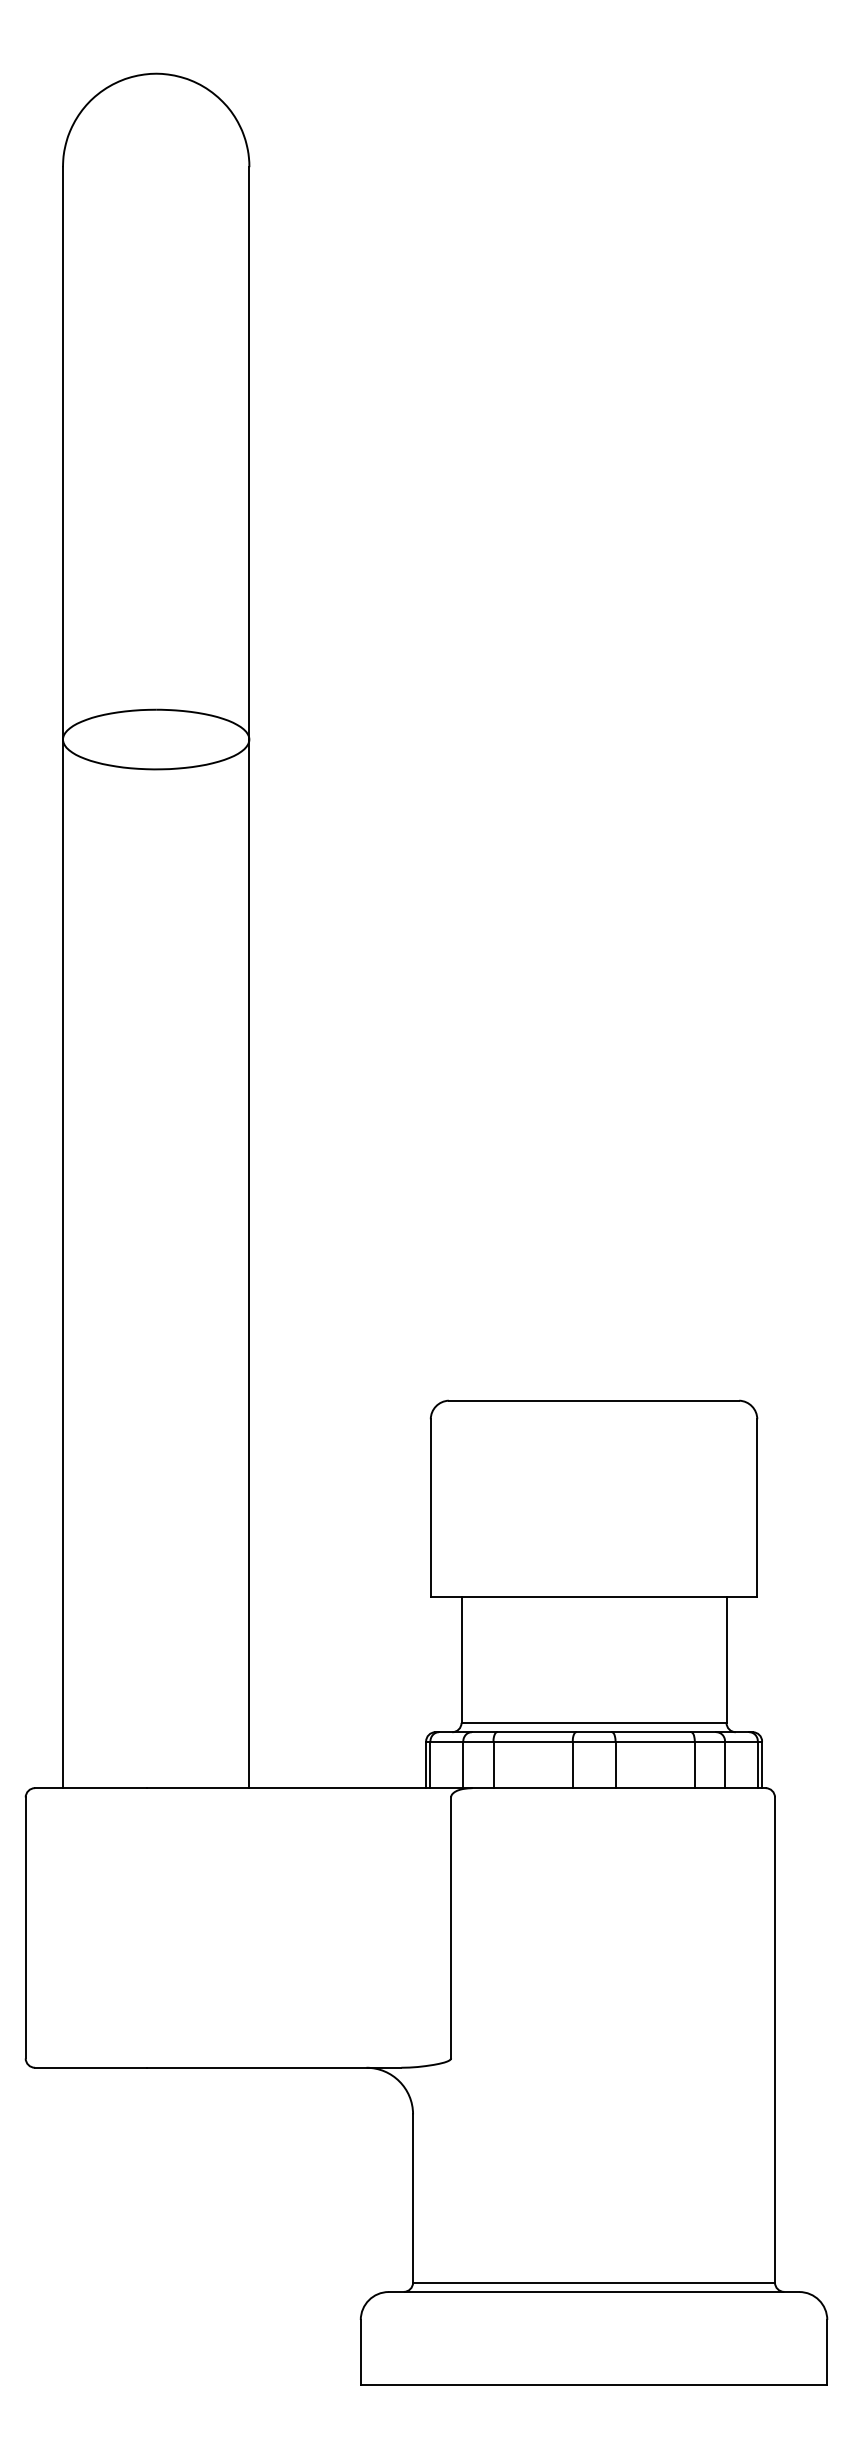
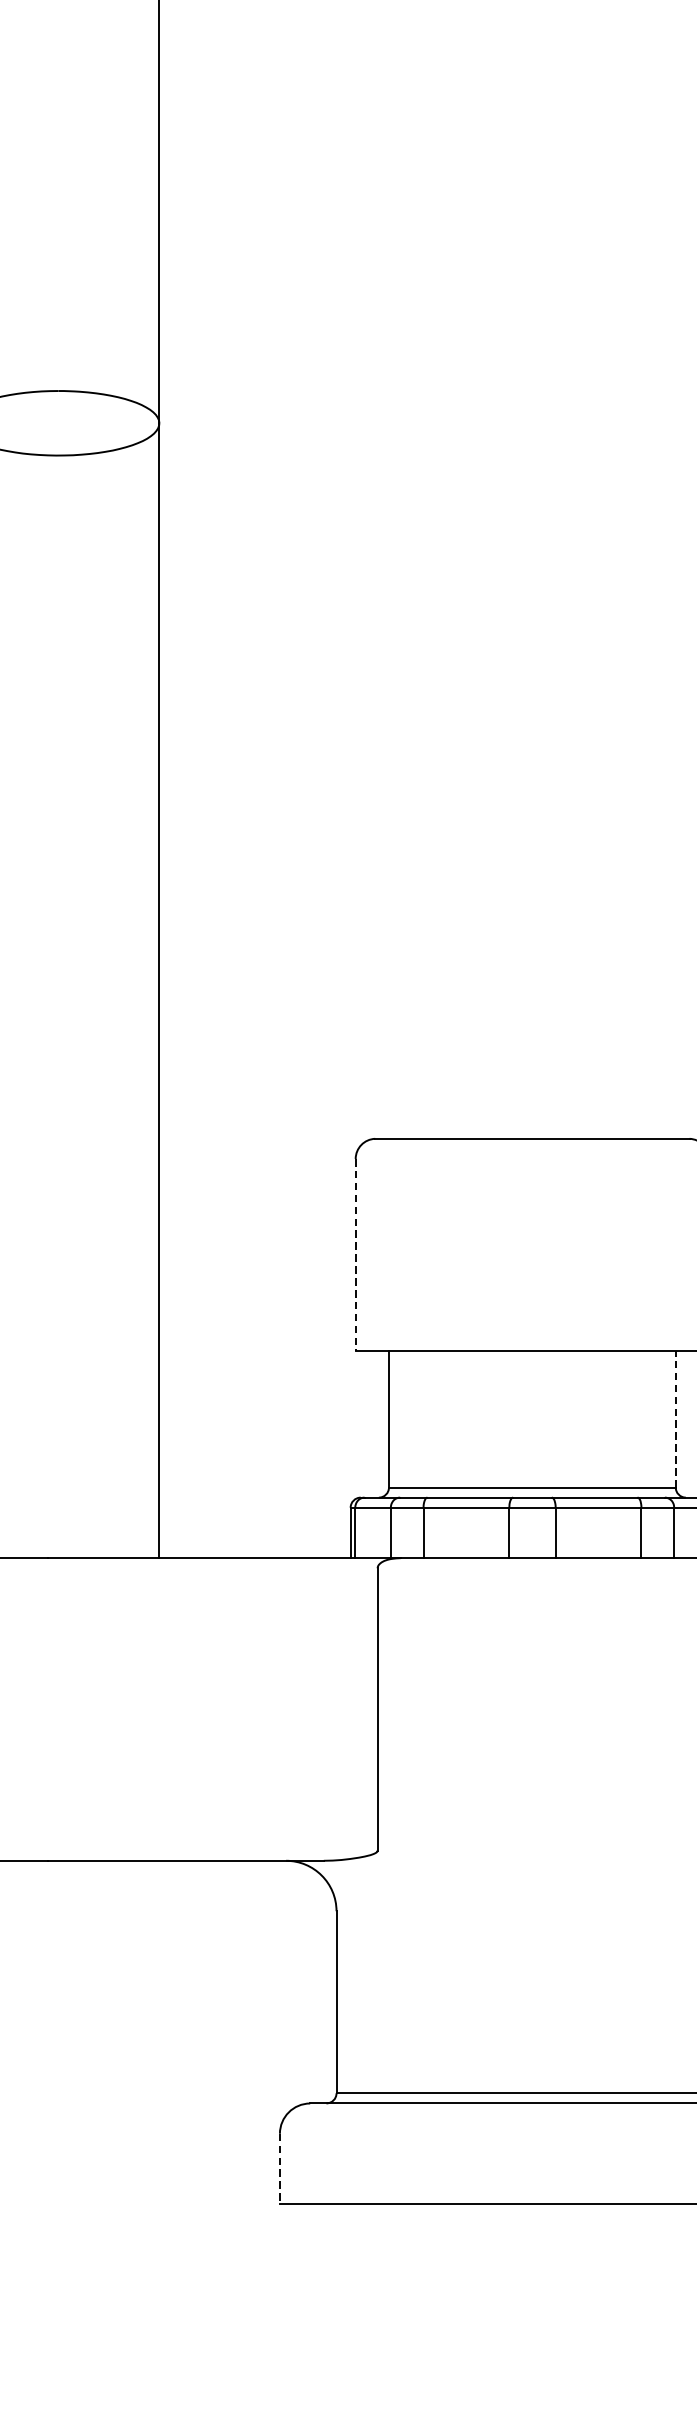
line: (430, 1508) -> (355, 1255), solid -> dashed
line: (726, 1660) -> (675, 1420), solid -> dashed
line: (360, 2352) -> (279, 2168), solid -> dashed

